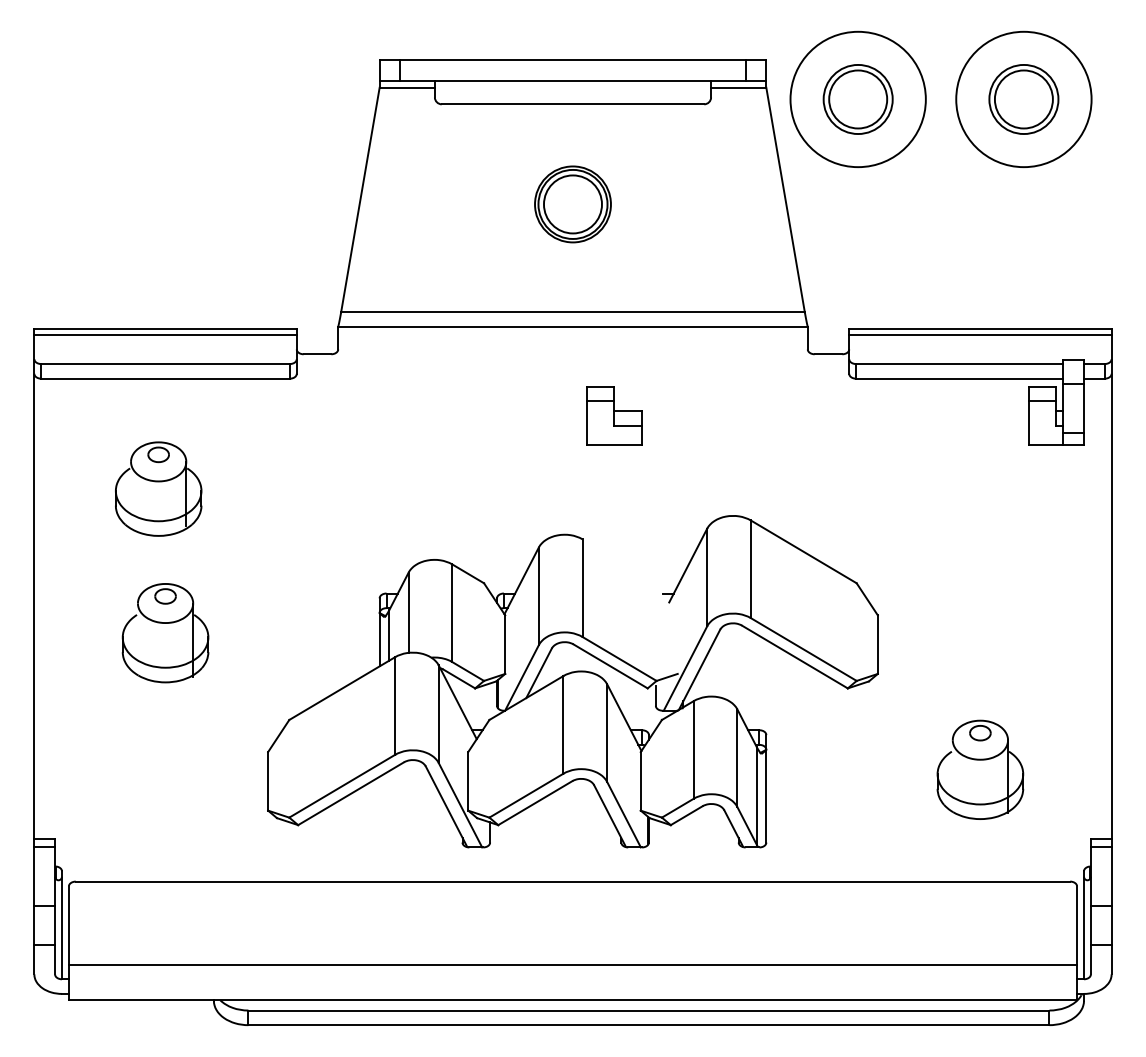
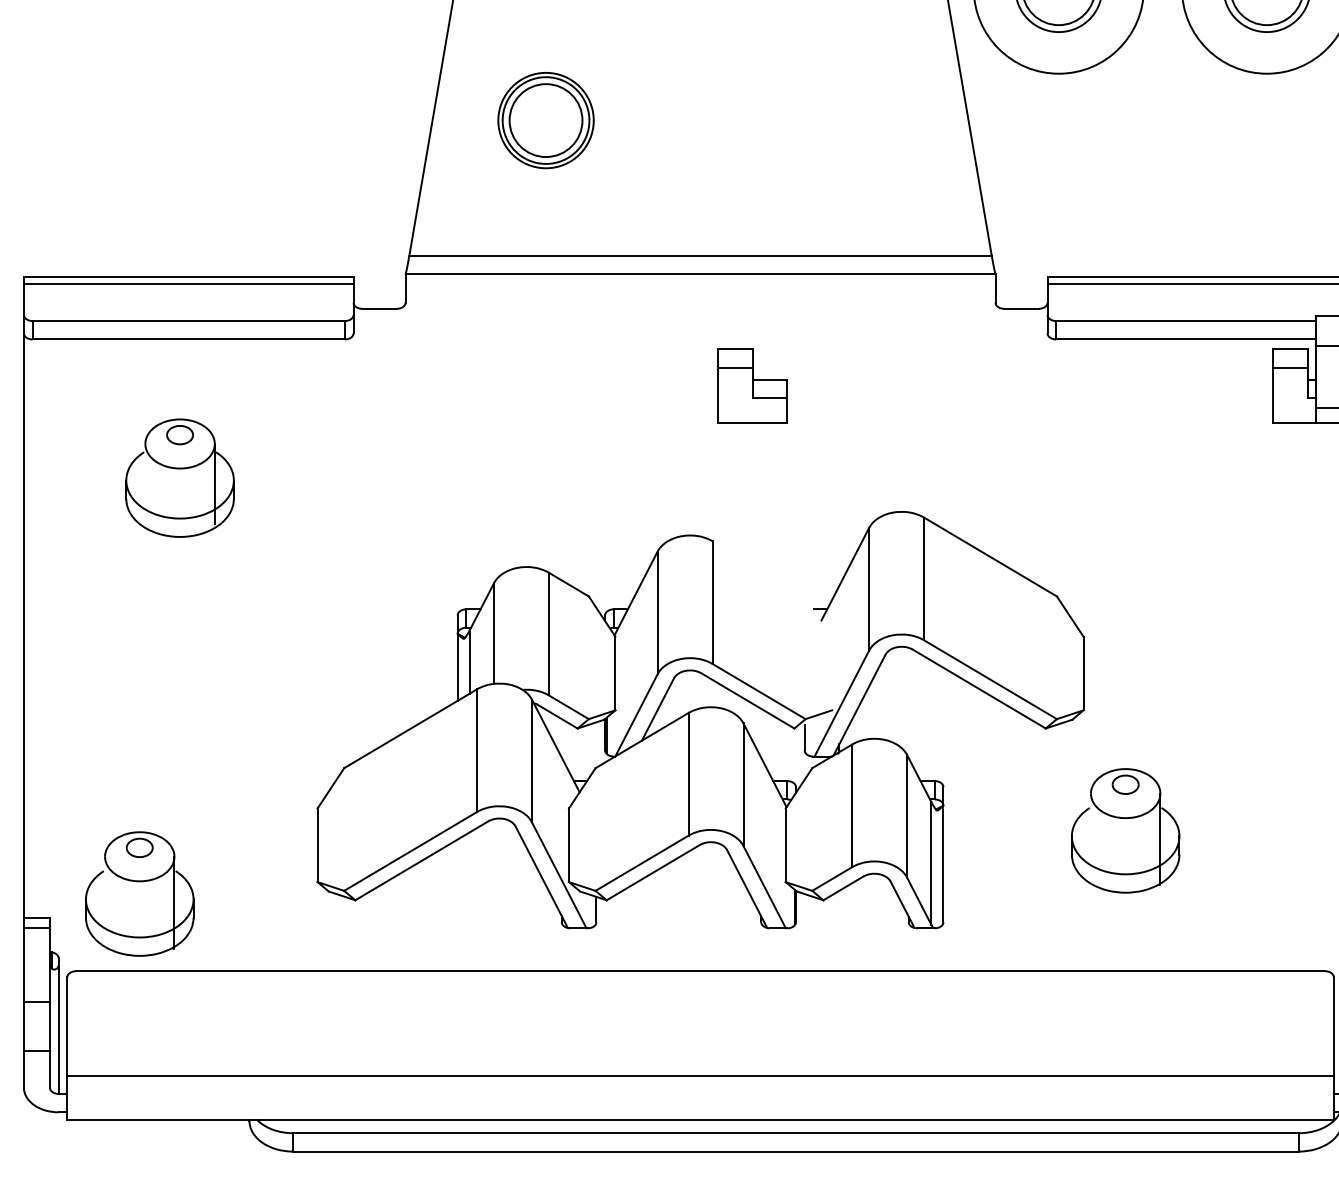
part: (572, 204) -> (545, 120), moved
part: (165, 623) -> (139, 881), moved
part: (980, 760) -> (1125, 819), moved

